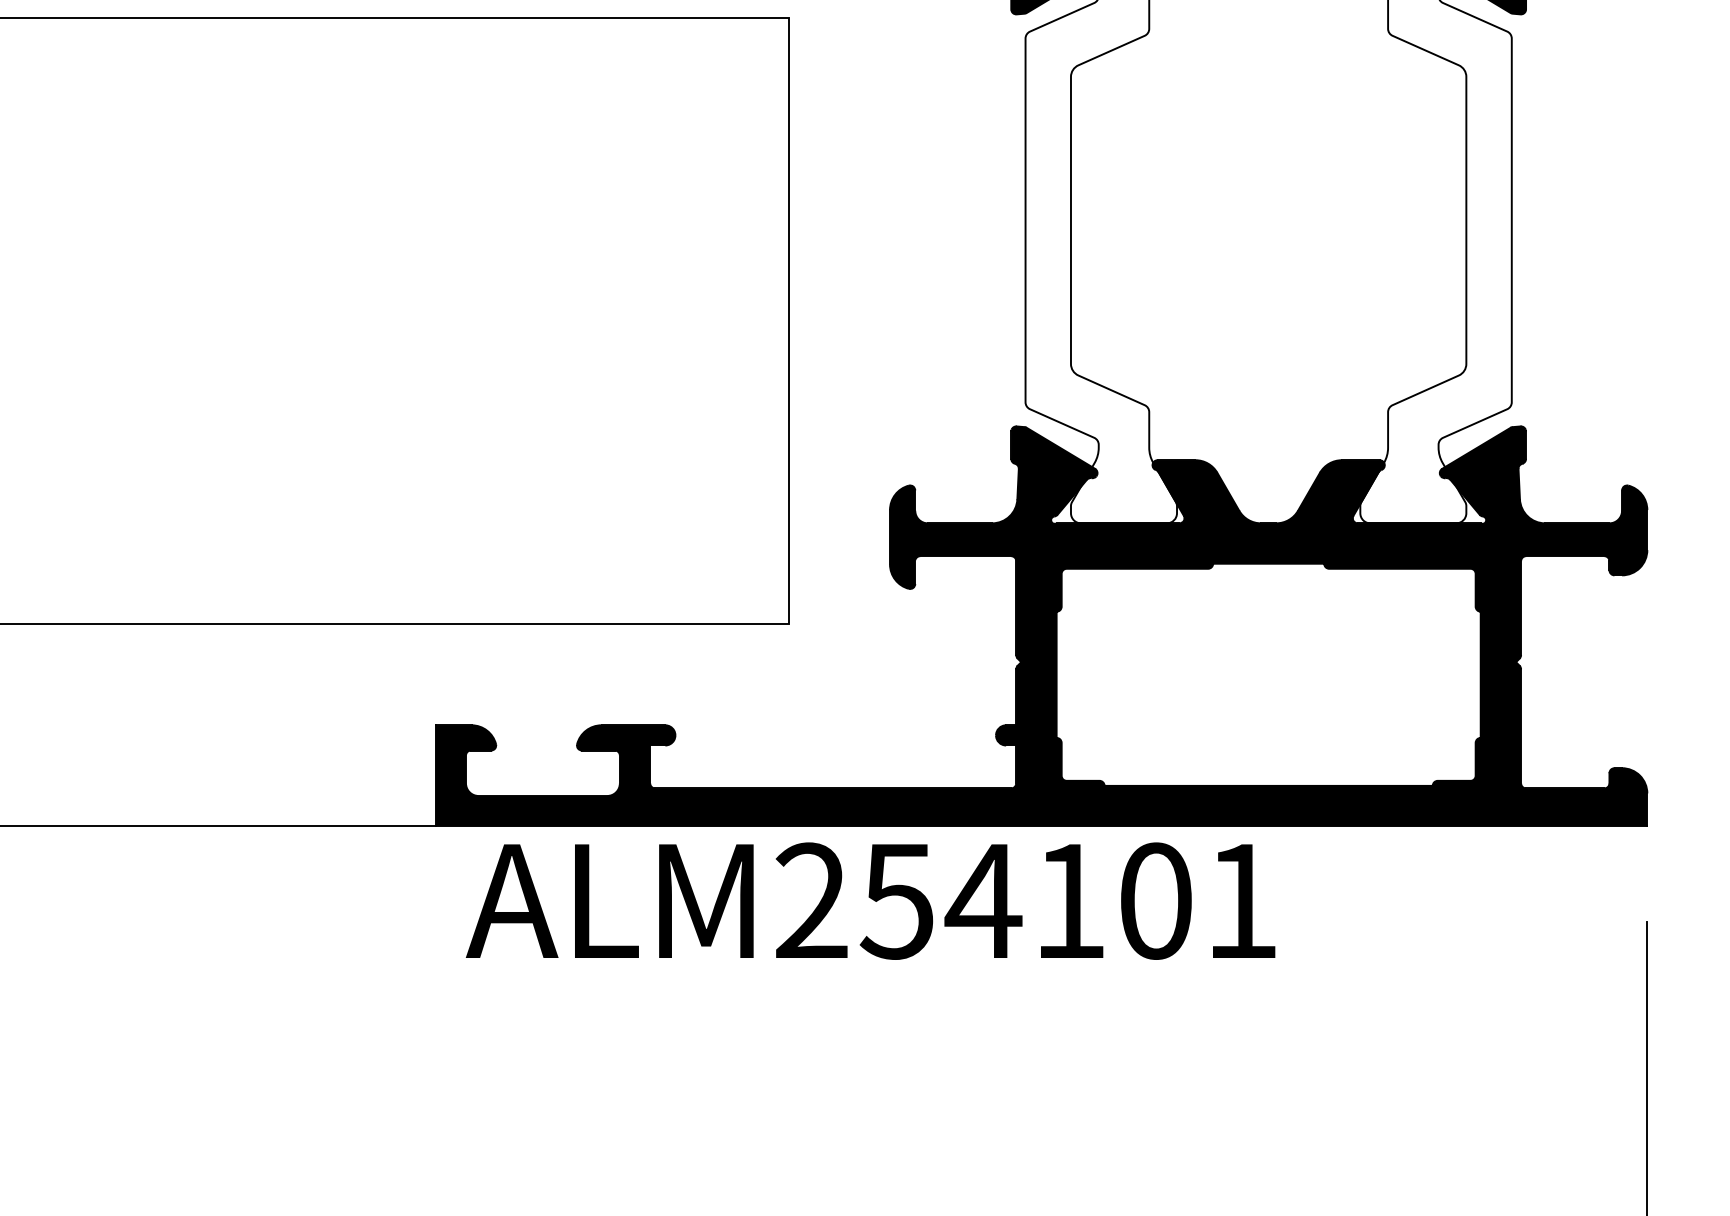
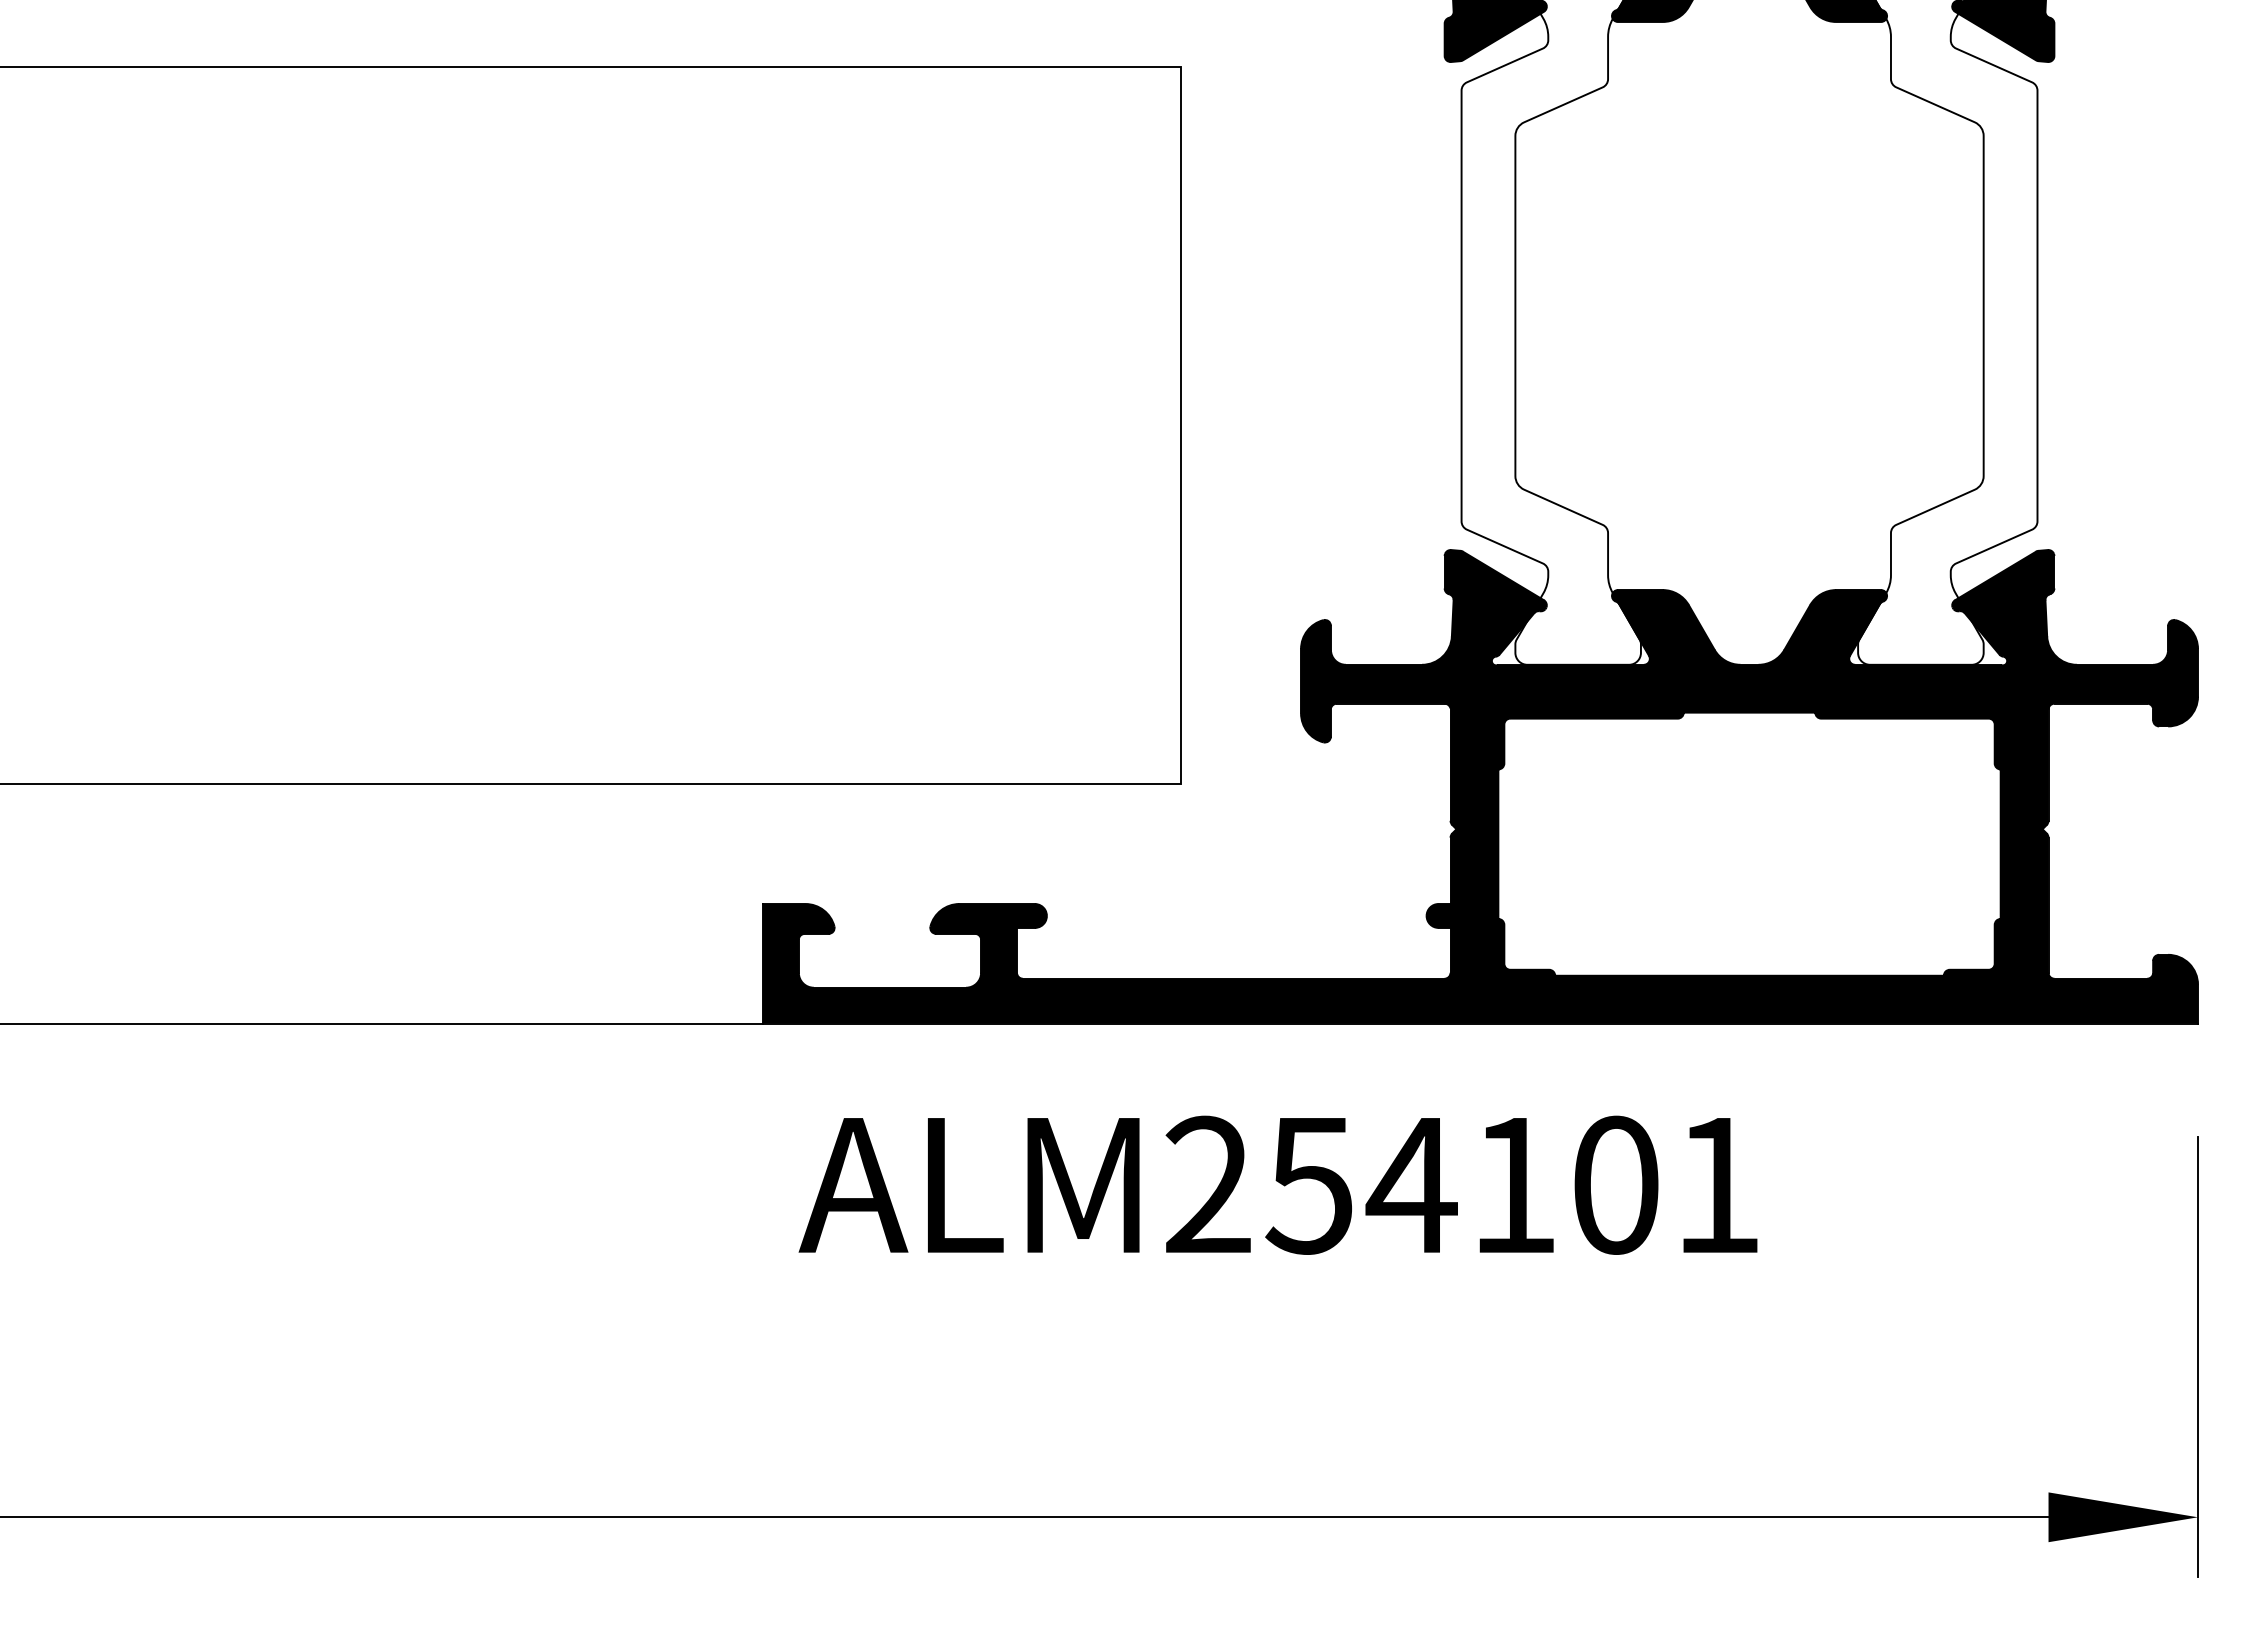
text: (870, 900) -> (1277, 1184), moved

